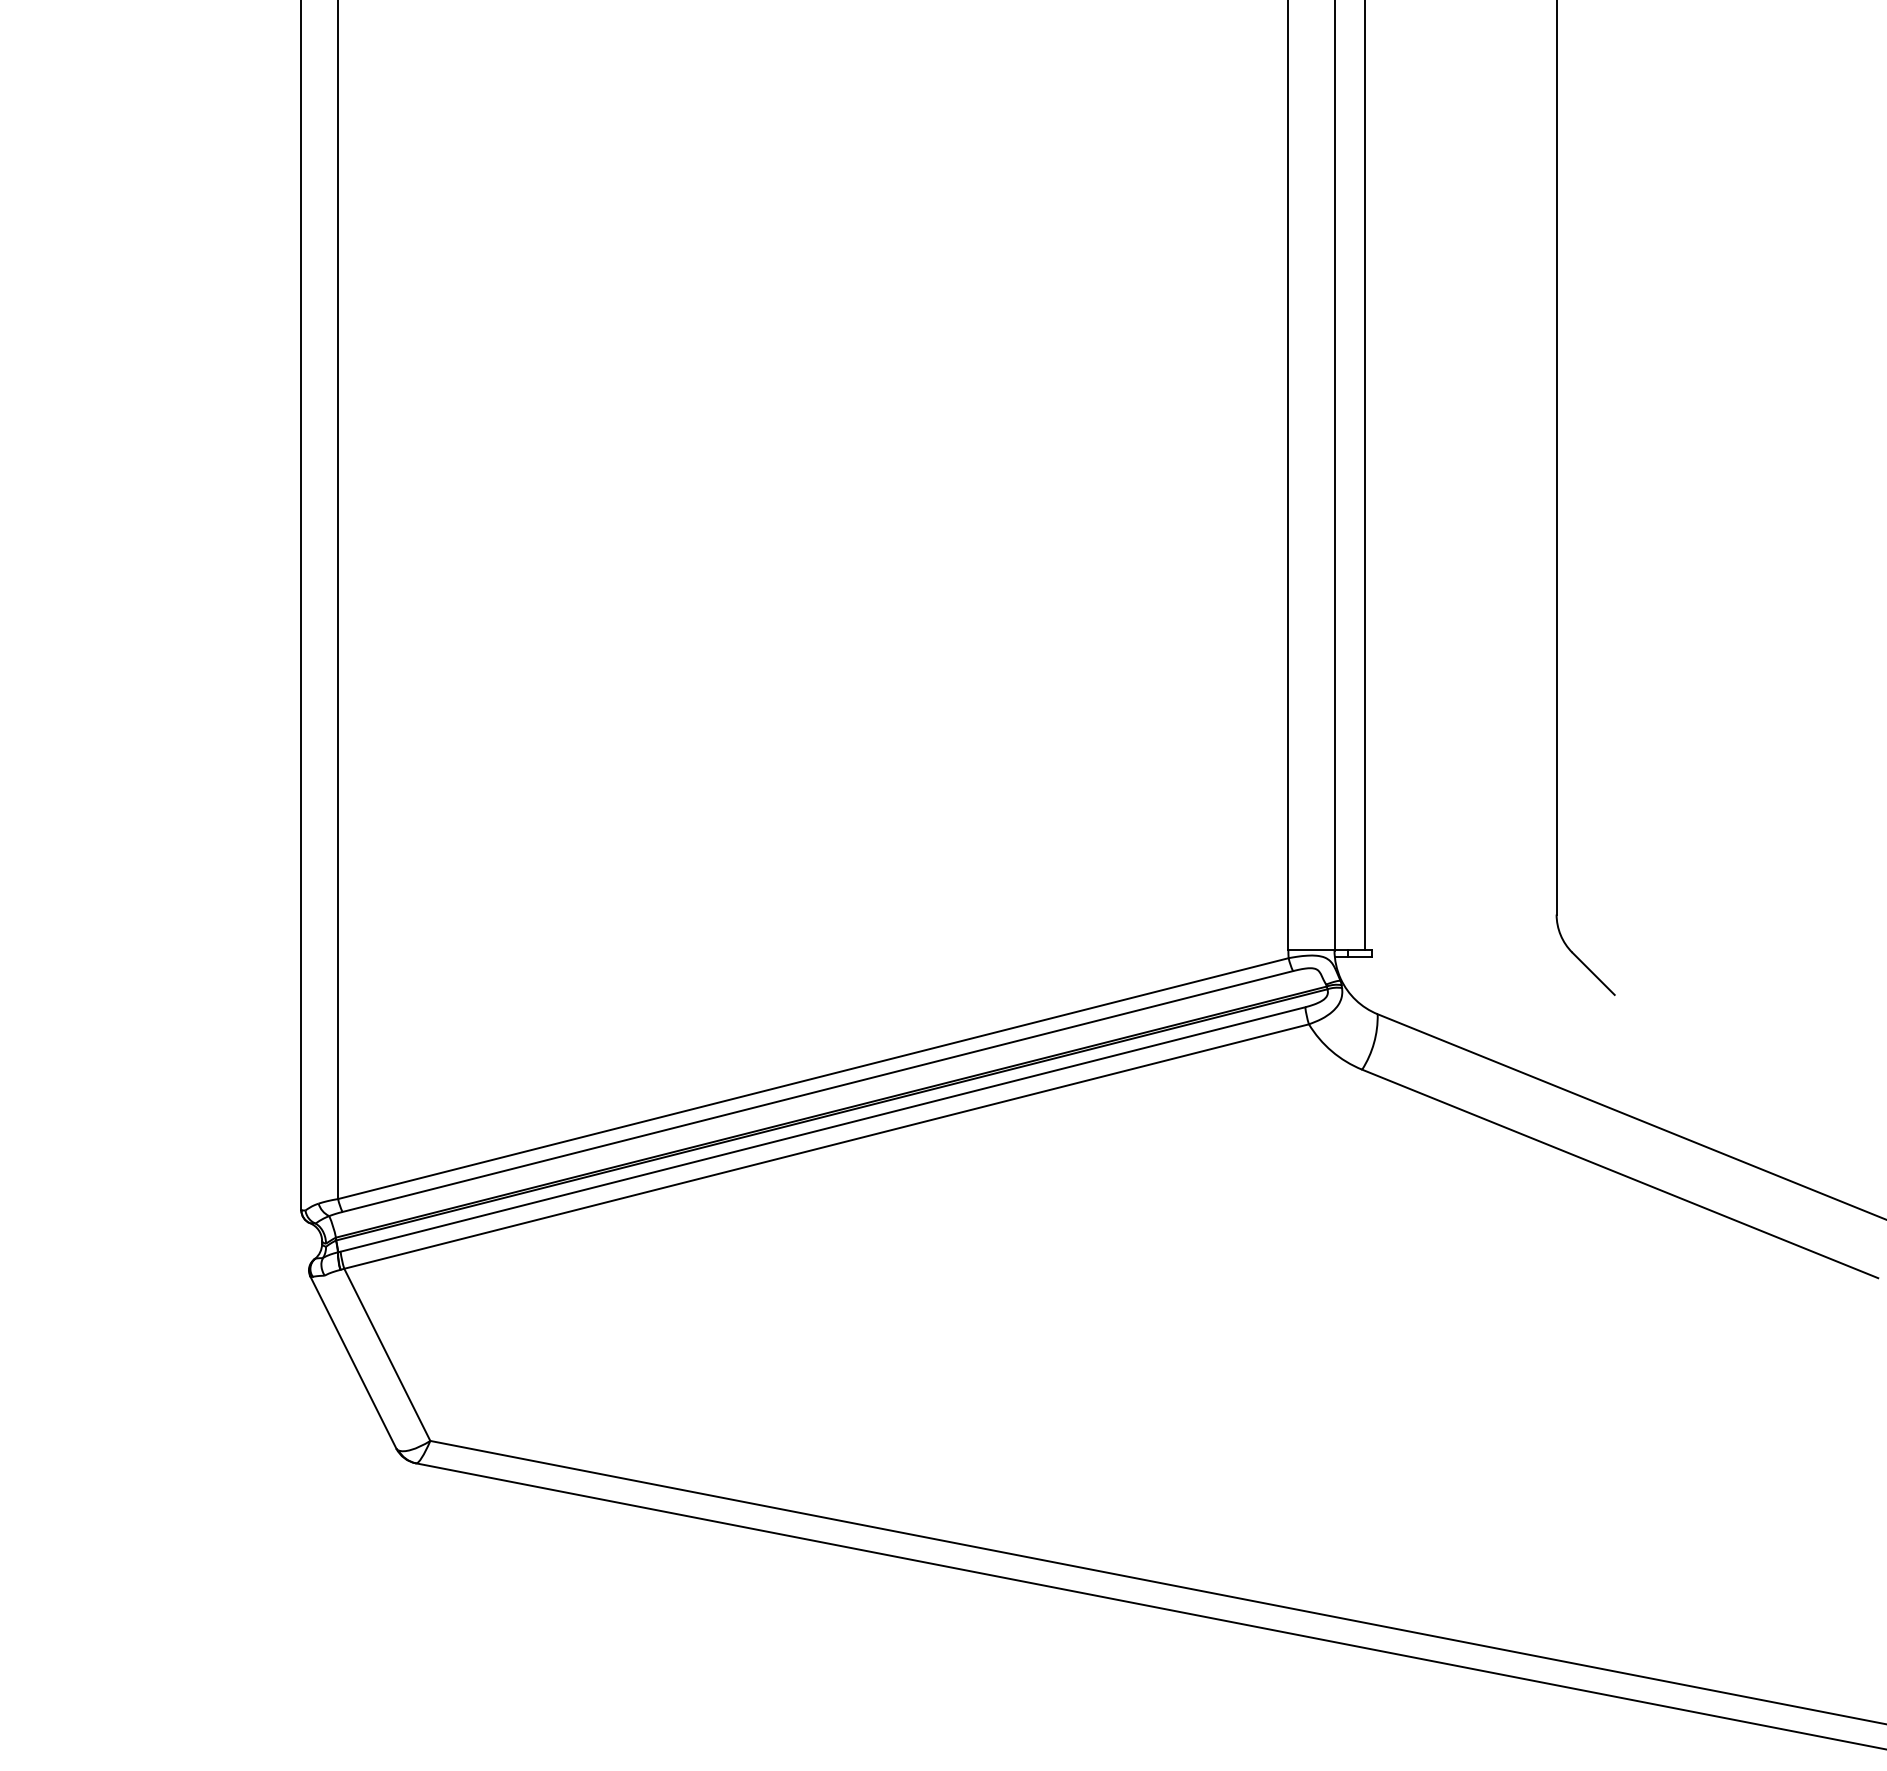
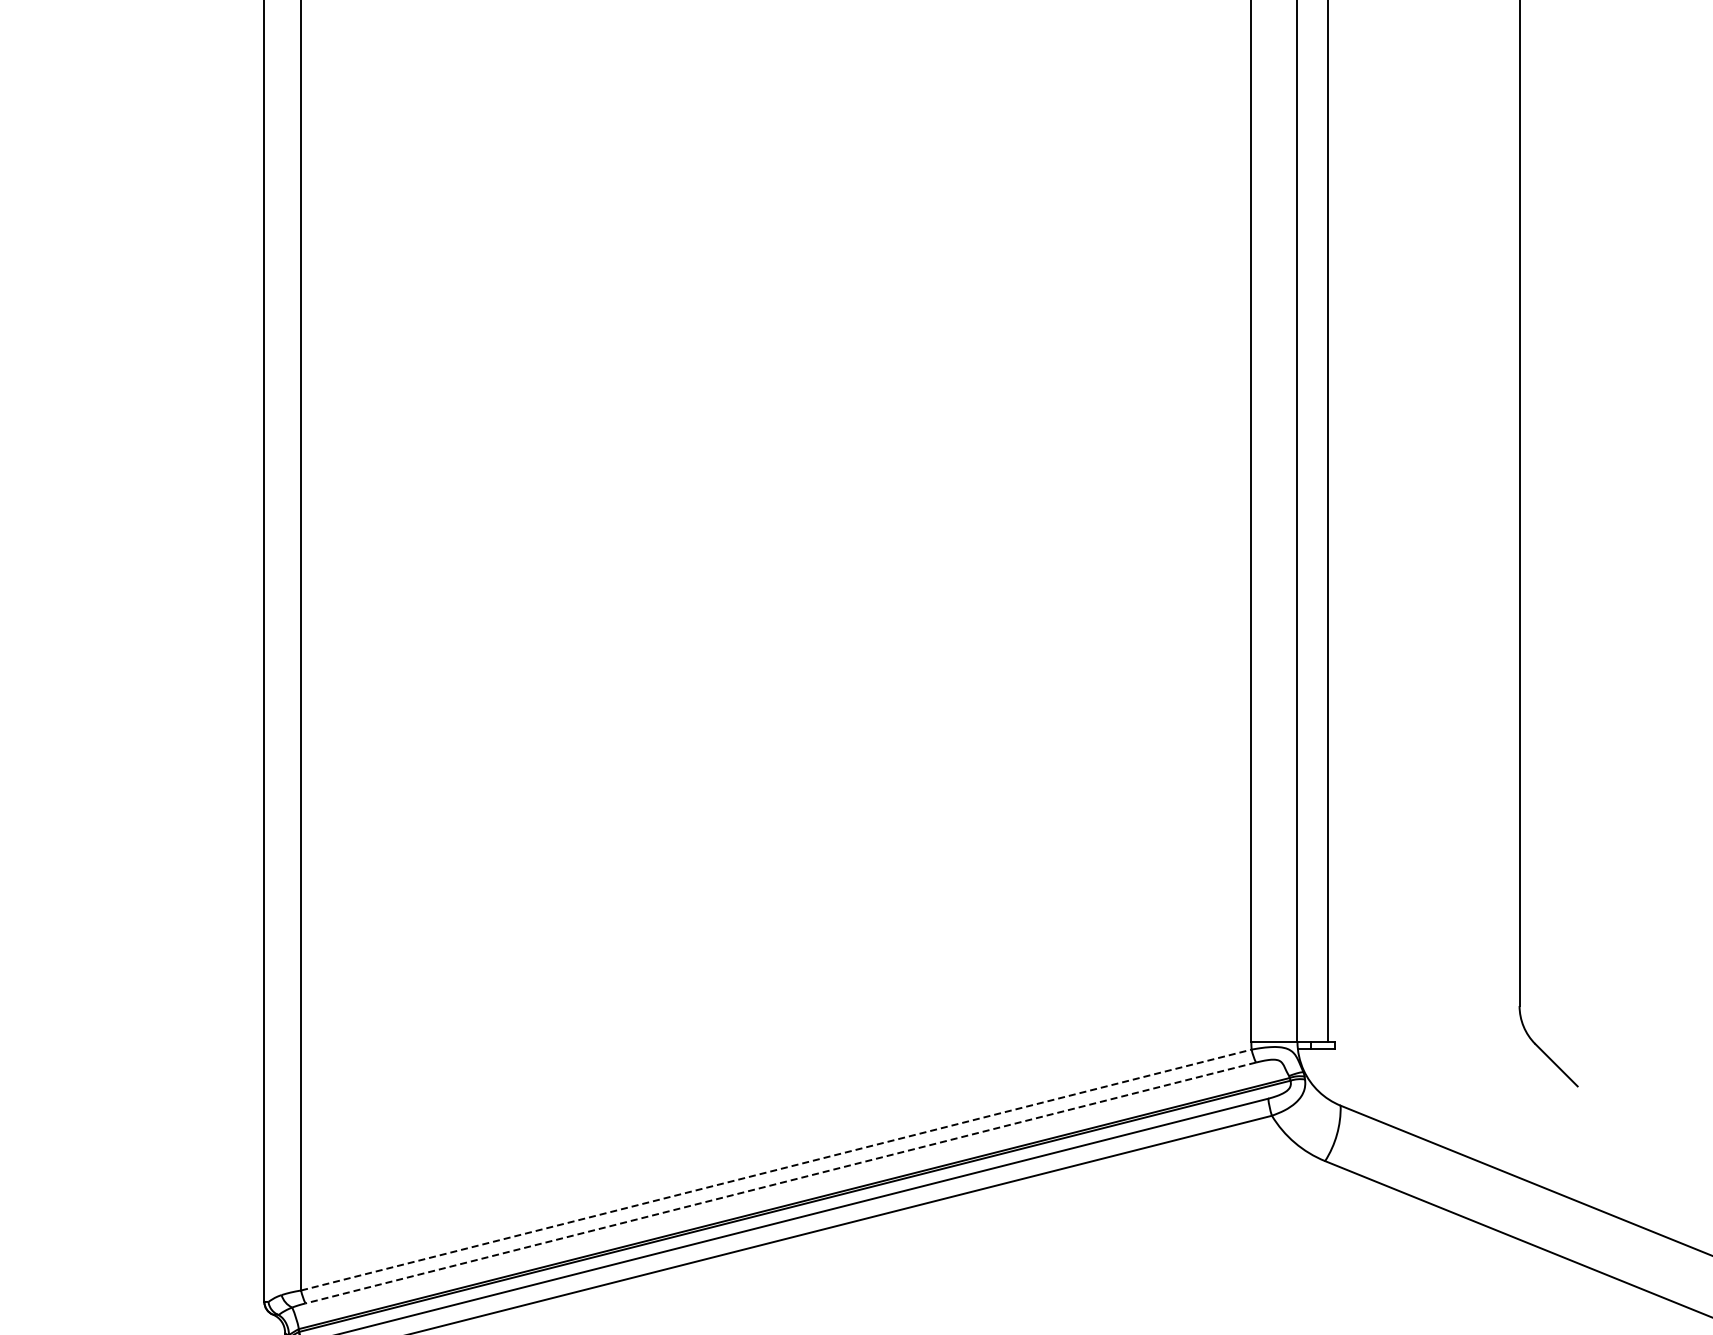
line: (813, 1078) -> (776, 1169), solid -> dashed
line: (817, 1091) -> (780, 1182), solid -> dashed

